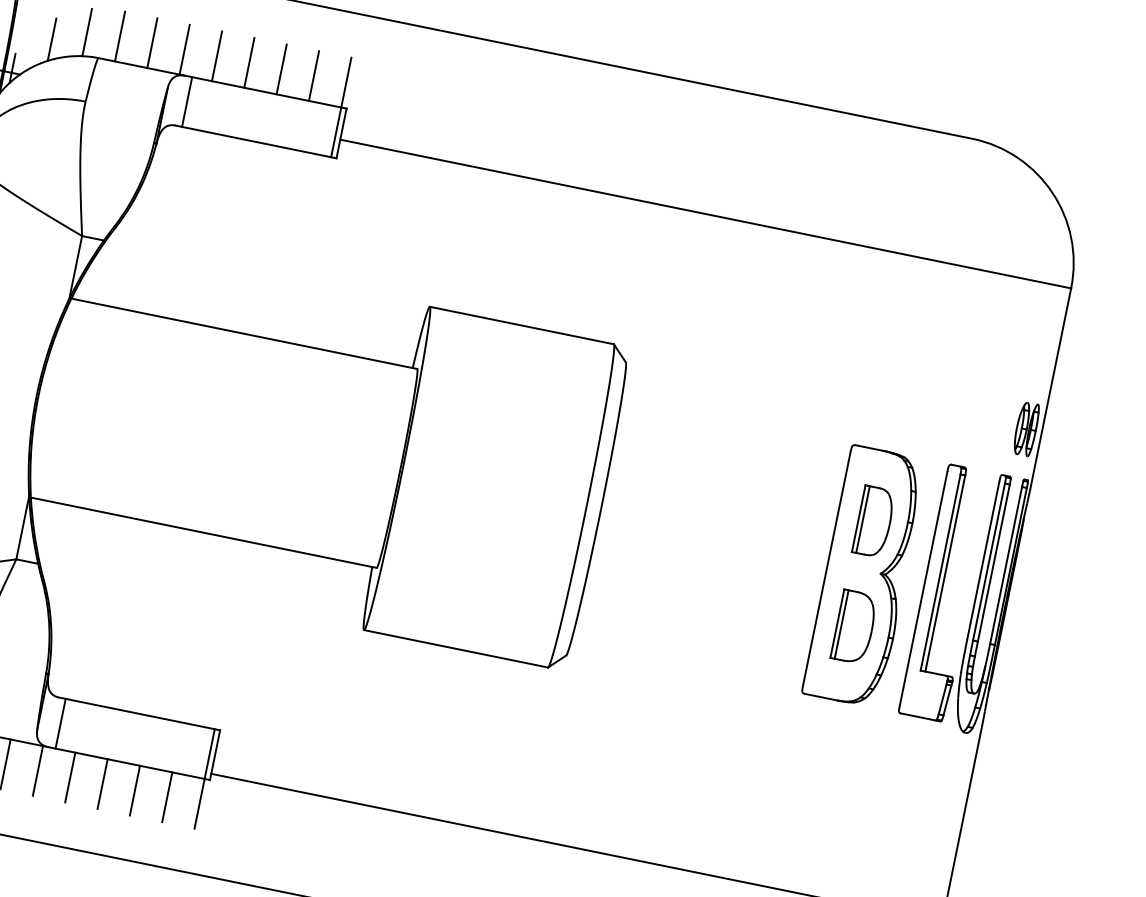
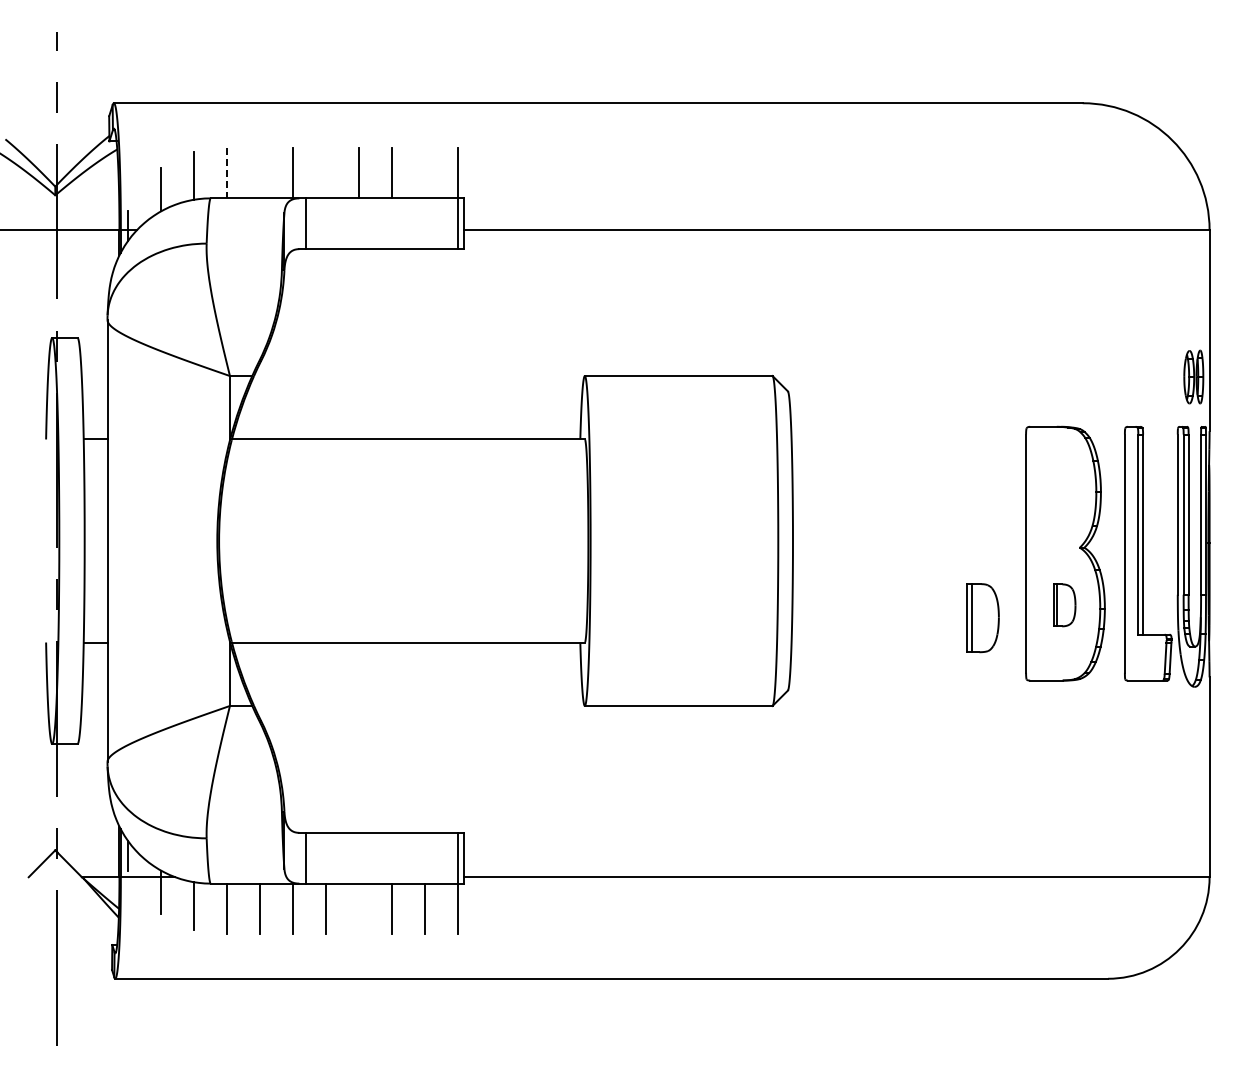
line: (120, 37) -> (227, 173), solid -> dashed
line: (152, 42) -> (260, 172), removed
line: (217, 55) -> (326, 172), removed
line: (314, 75) -> (425, 172), removed
part: (873, 522) -> (982, 618), moved
part: (854, 627) -> (1064, 605), size x0.6
line: (102, 783) -> (359, 908), removed

